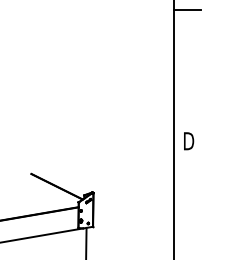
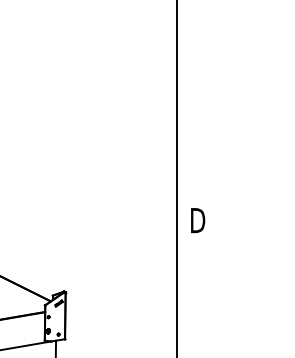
line: (187, 9) -> (195, 37), removed

